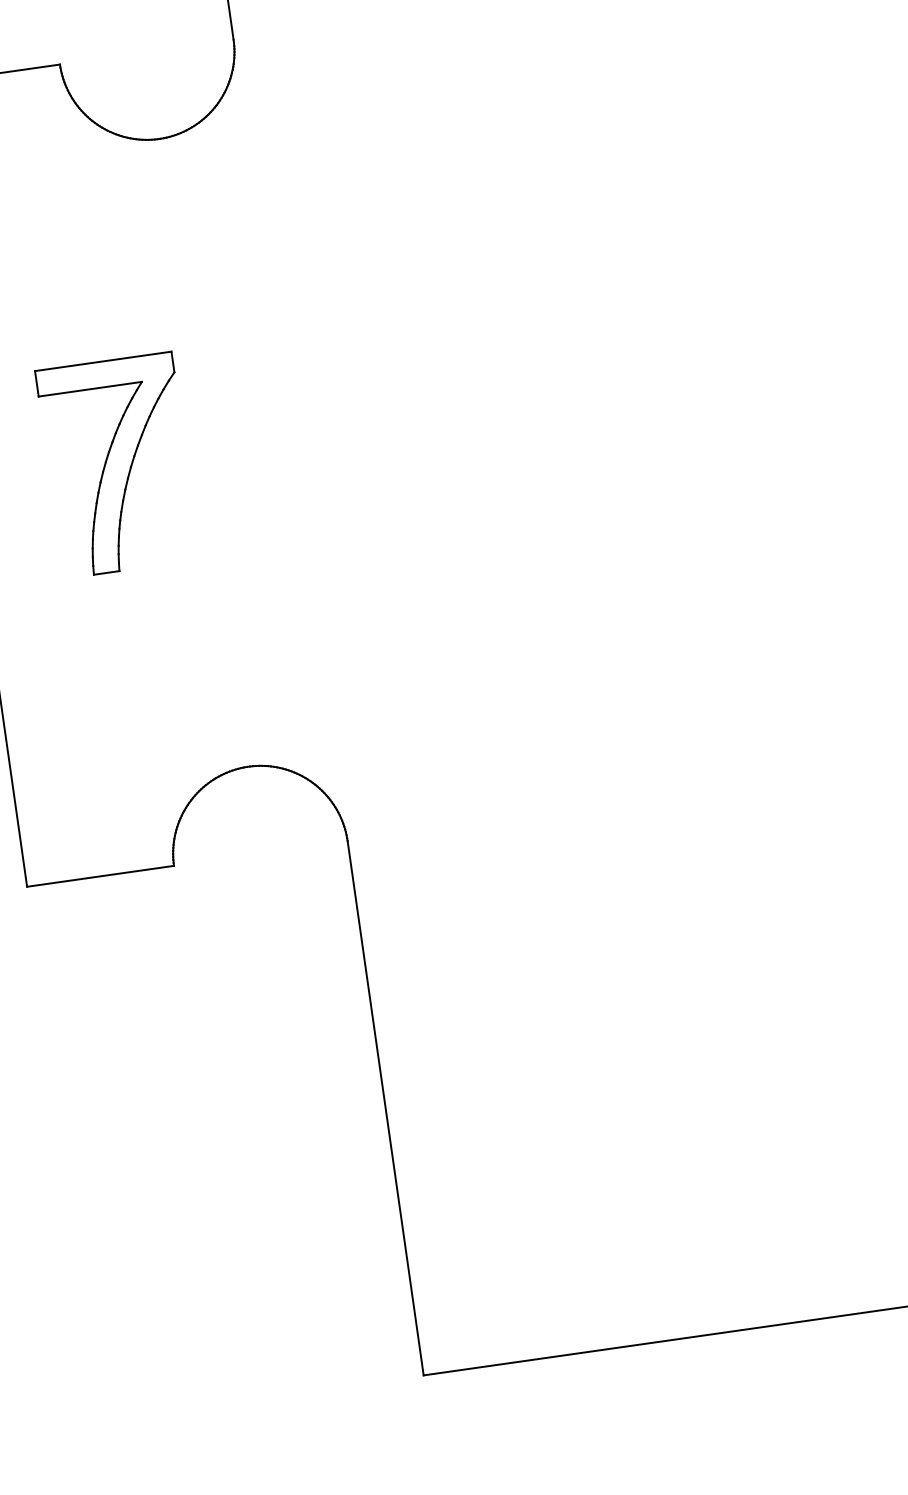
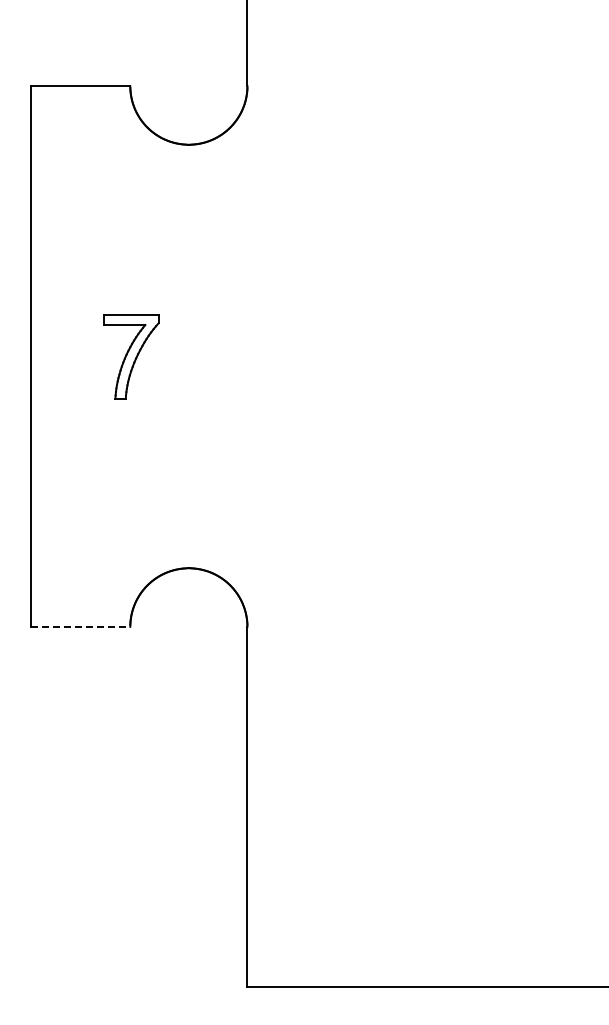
part: (118, 464) -> (131, 356), size x0.6
line: (100, 875) -> (80, 626), solid -> dashed

